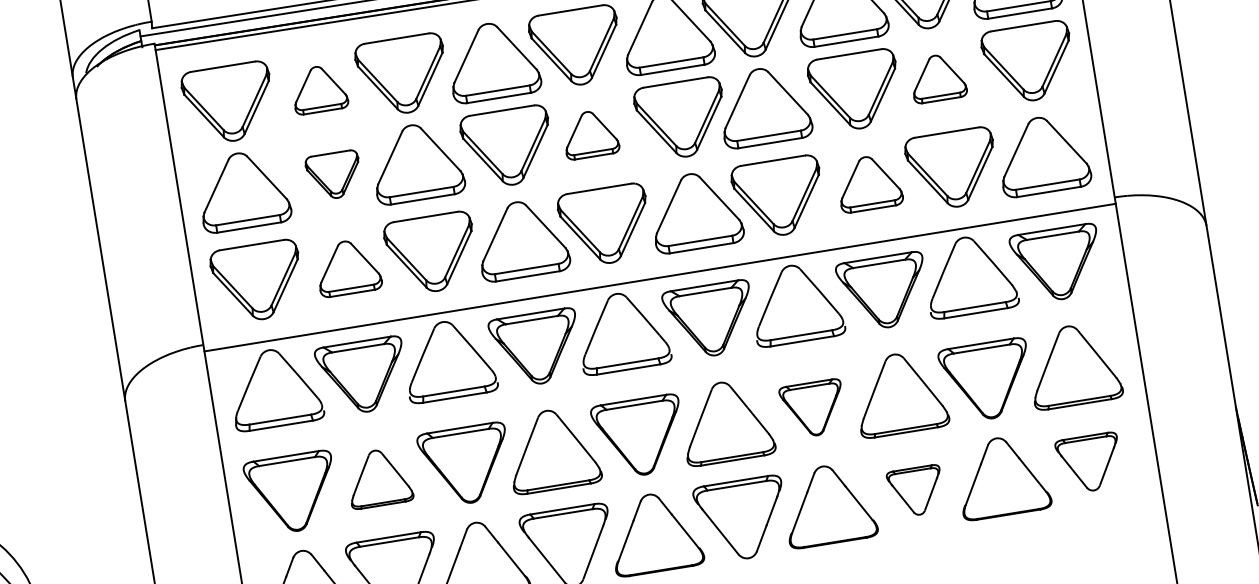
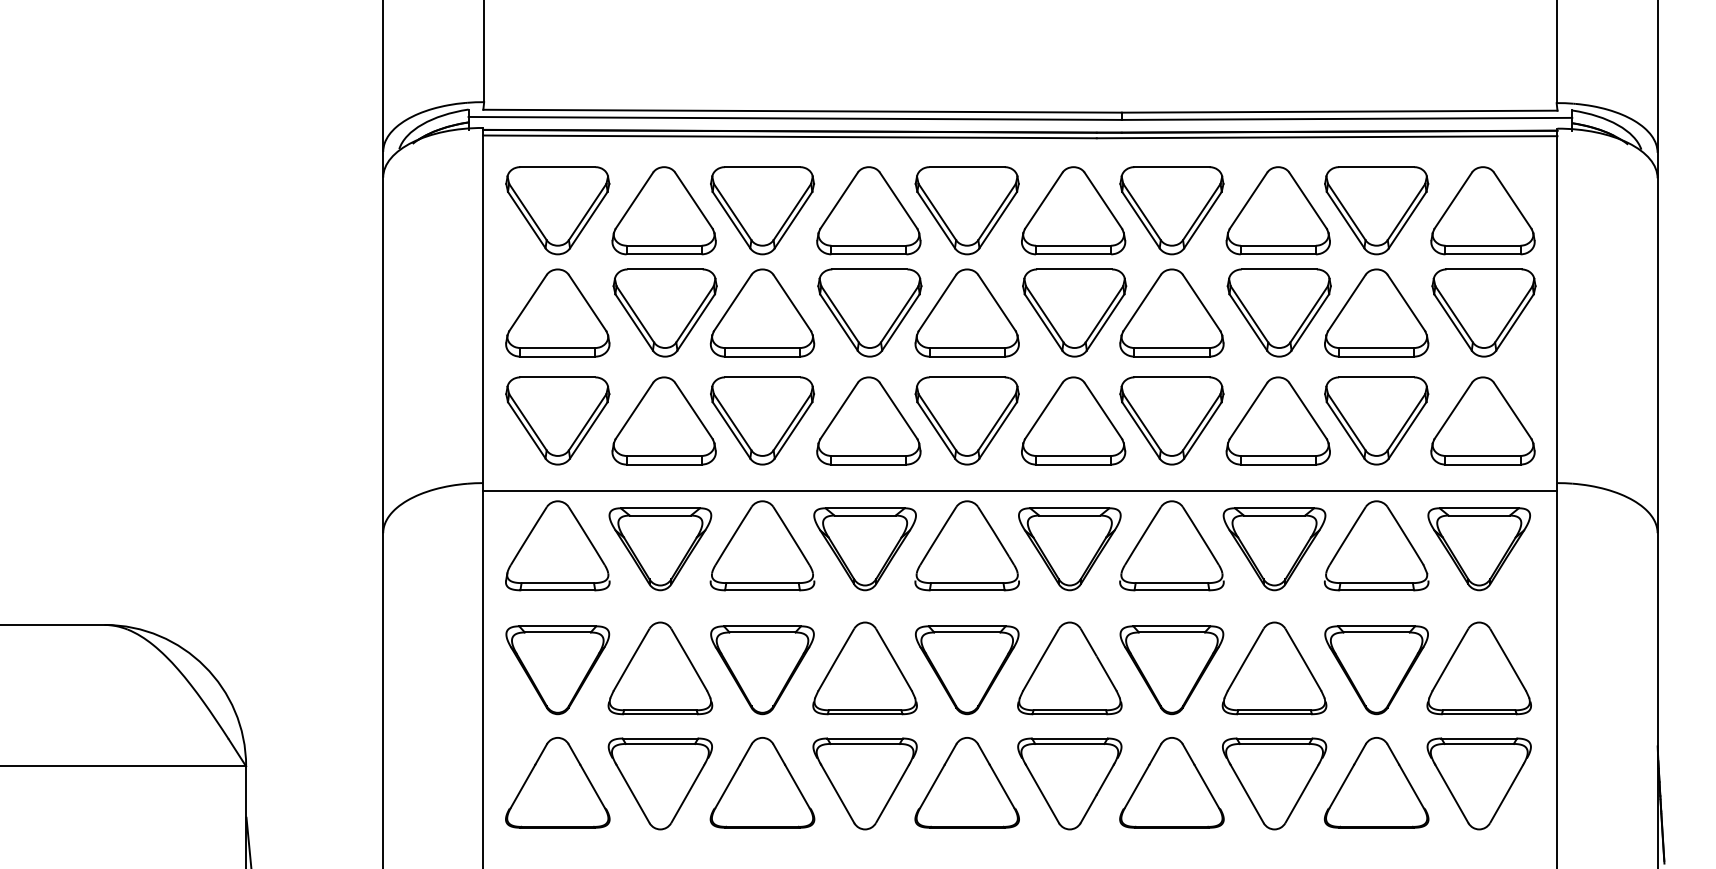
part: (937, 77) -> (1376, 312), size x1.67
part: (318, 88) -> (663, 210), size x1.67
part: (589, 133) -> (966, 312), size x1.67
part: (333, 175) -> (664, 312), size x1.67
part: (868, 182) -> (1277, 420), size x1.43
part: (347, 267) -> (663, 420), size x1.43
part: (813, 409) -> (1171, 670), size x1.43
part: (1089, 463) -> (1478, 783), size x1.43
part: (379, 477) -> (660, 668), size x1.43
part: (915, 491) -> (1274, 783), size x1.67

